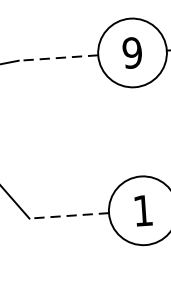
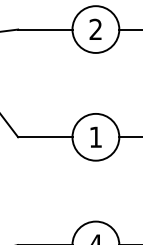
text: (131, 52) -> (95, 29), 9 -> 2
line: (57, 58) -> (44, 29), dashed -> solid
line: (68, 216) -> (44, 137), dashed -> solid

